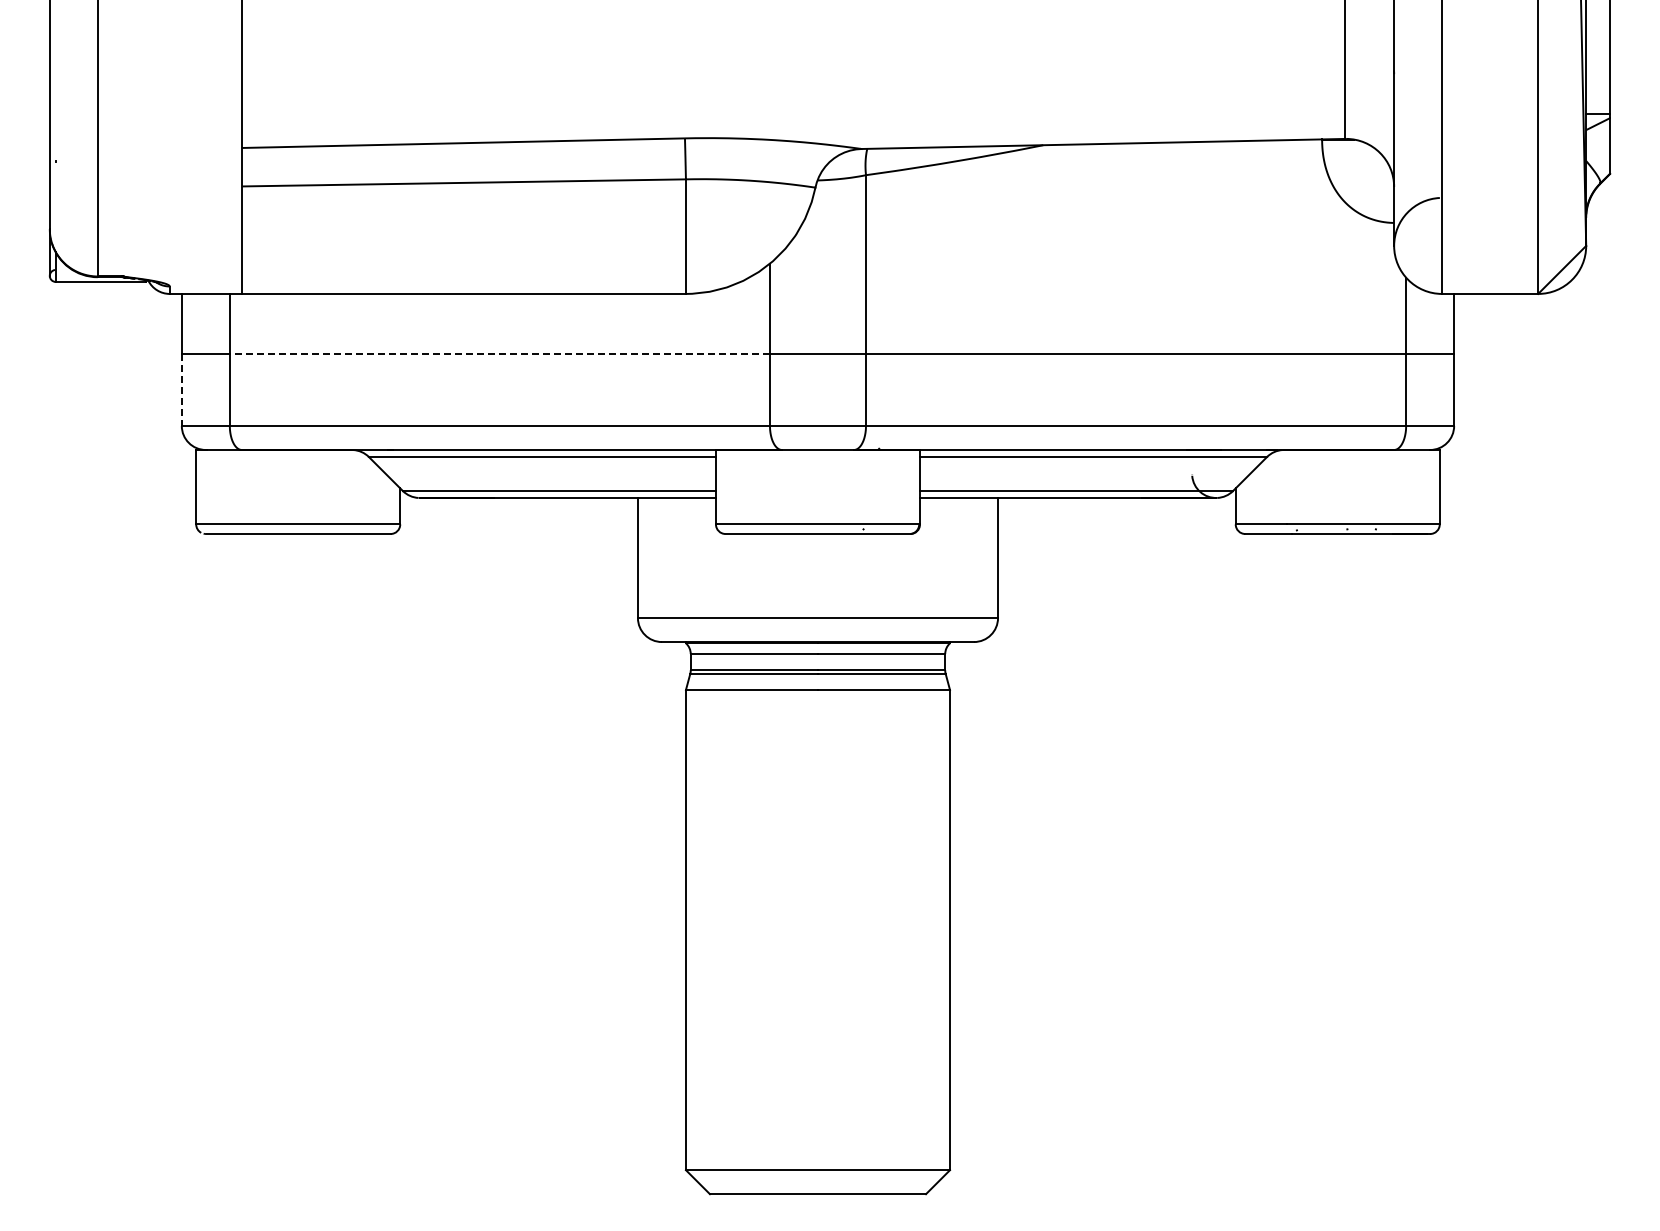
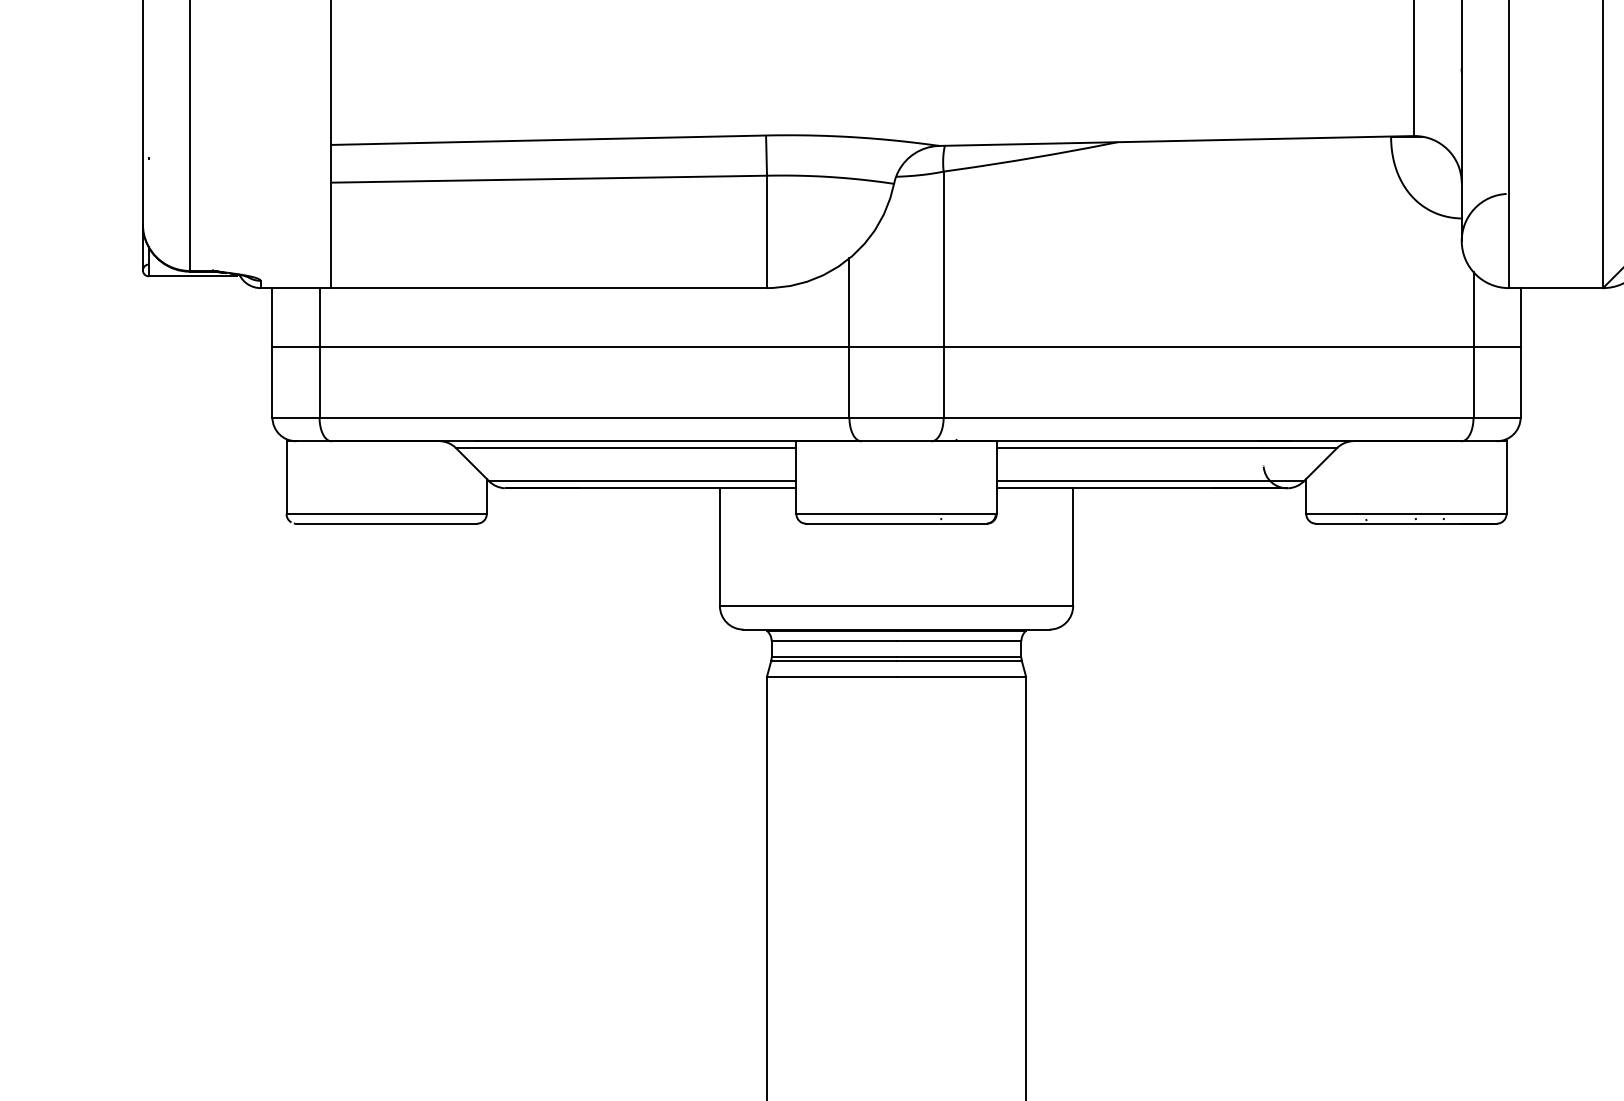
line: (499, 353) -> (584, 346), dashed -> solid
line: (181, 390) -> (272, 382), dashed -> solid

